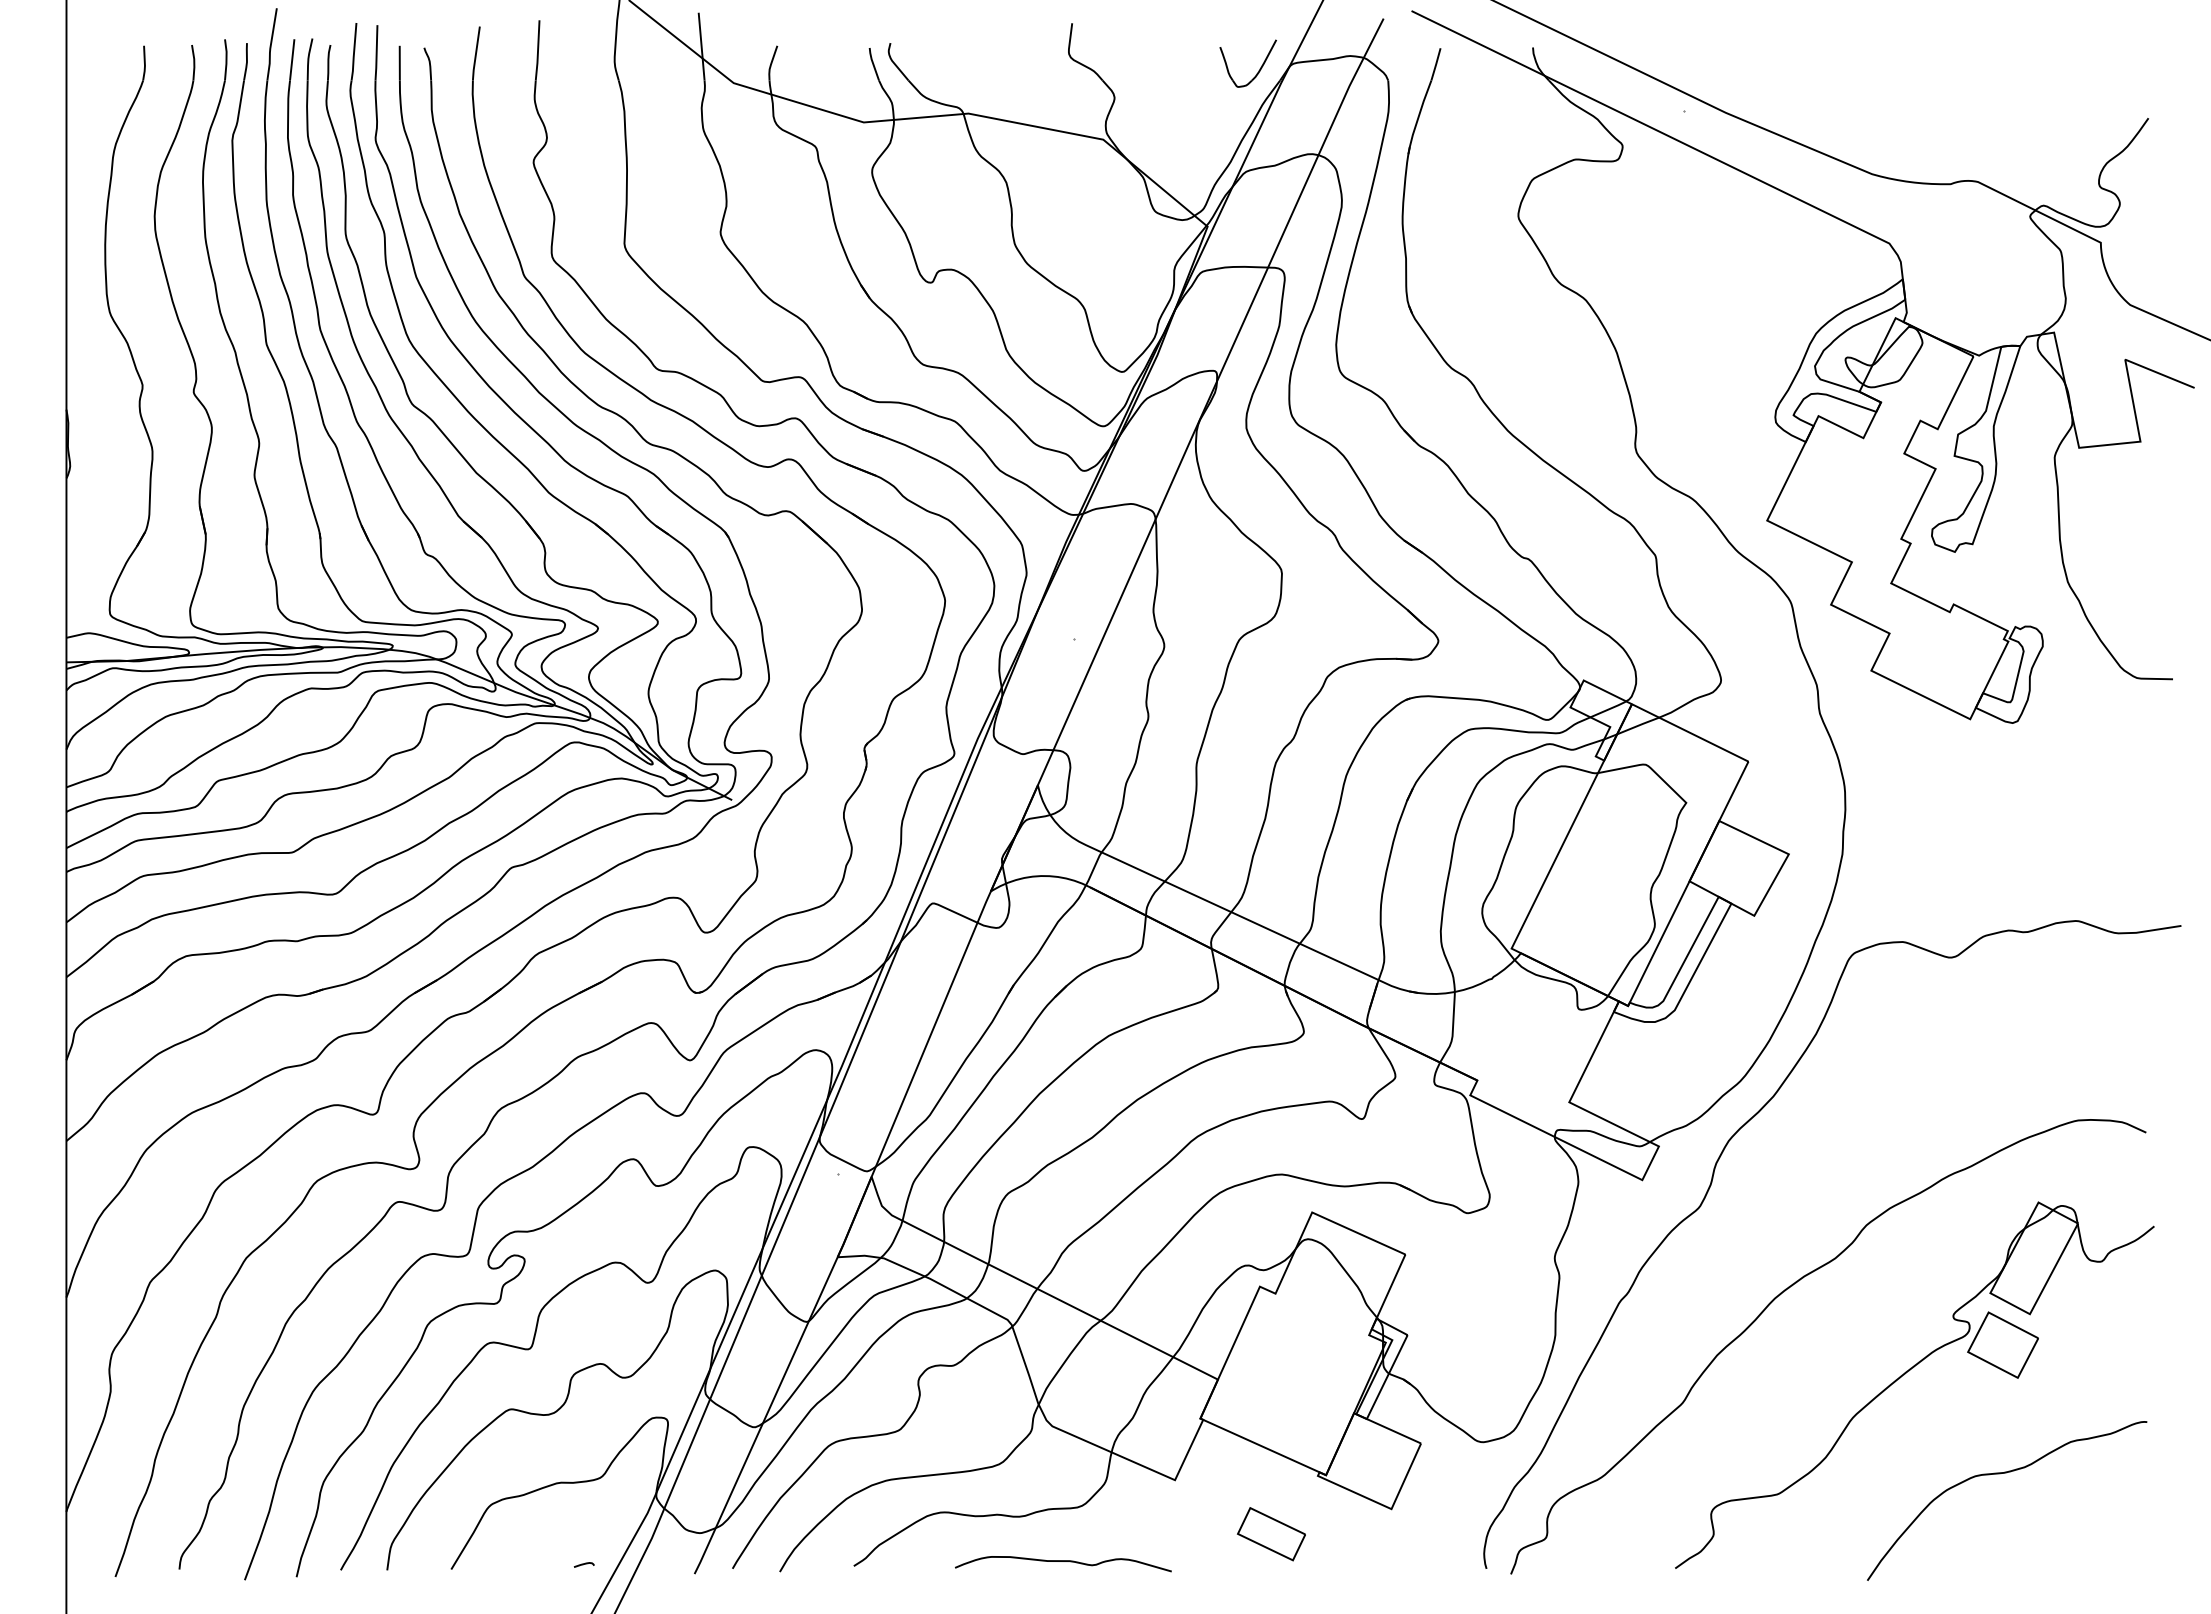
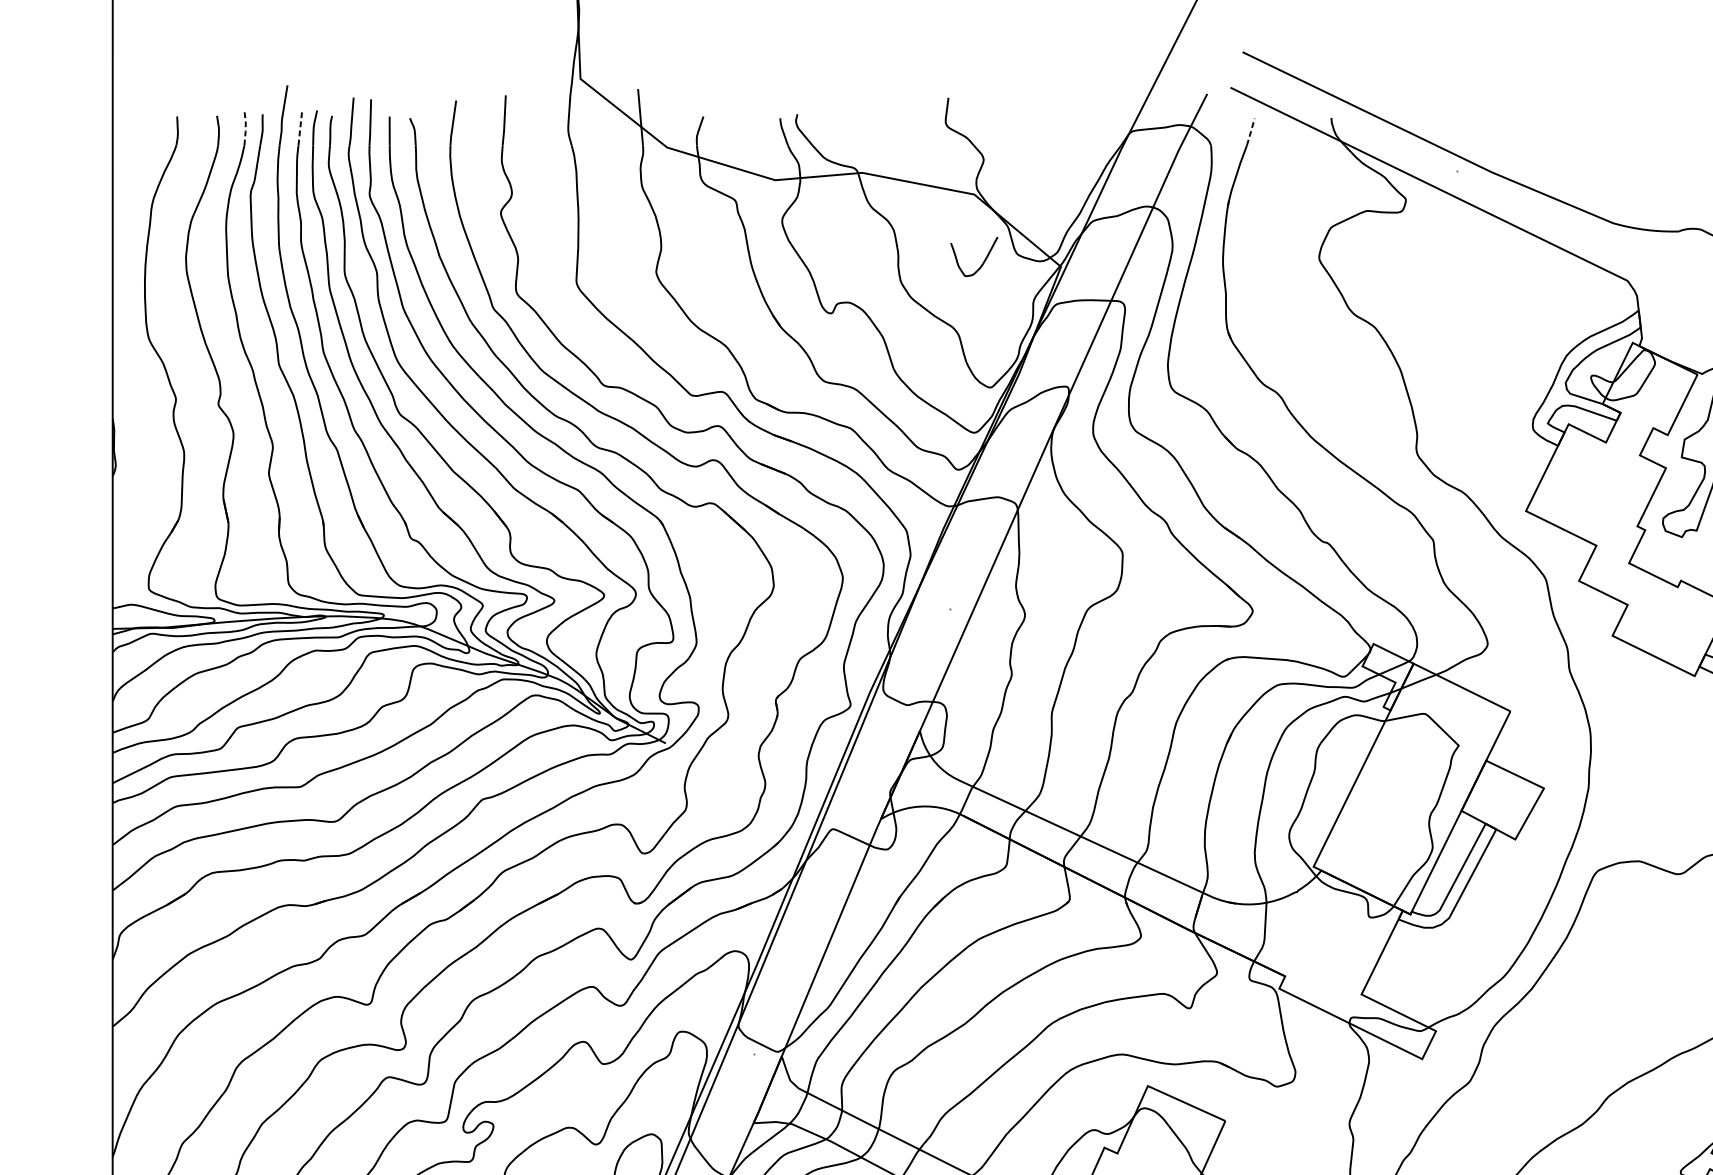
line: (226, 59) -> (245, 127), solid -> dashed
line: (292, 59) -> (300, 127), solid -> dashed
line: (1436, 64) -> (1251, 132), solid -> dashed
part: (1259, 68) -> (983, 260), moved

